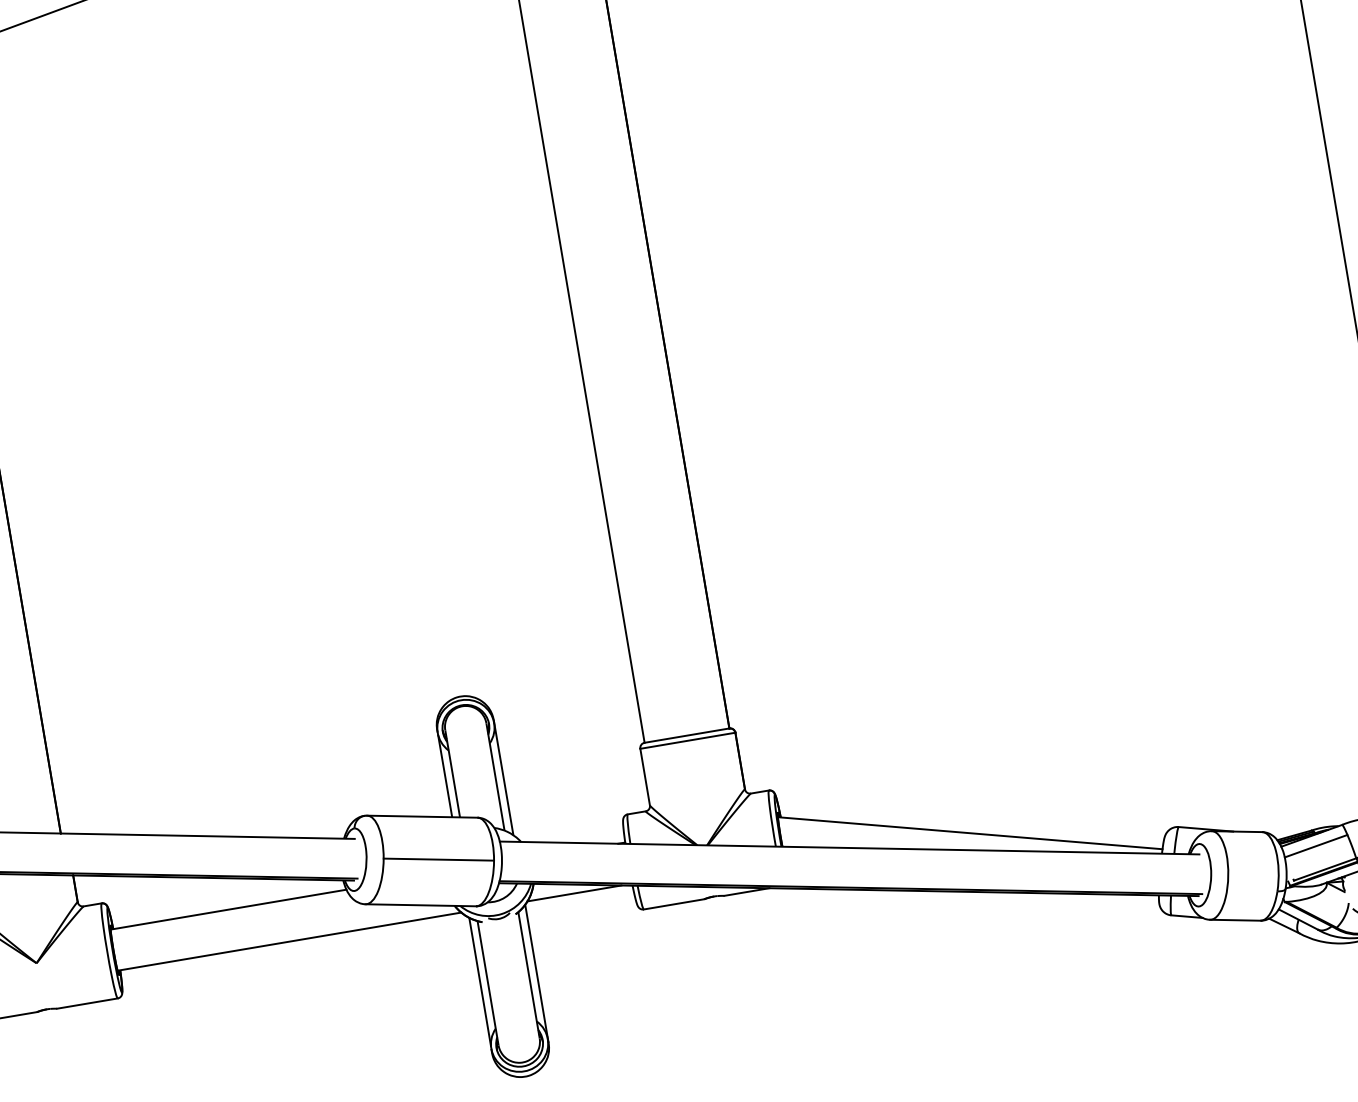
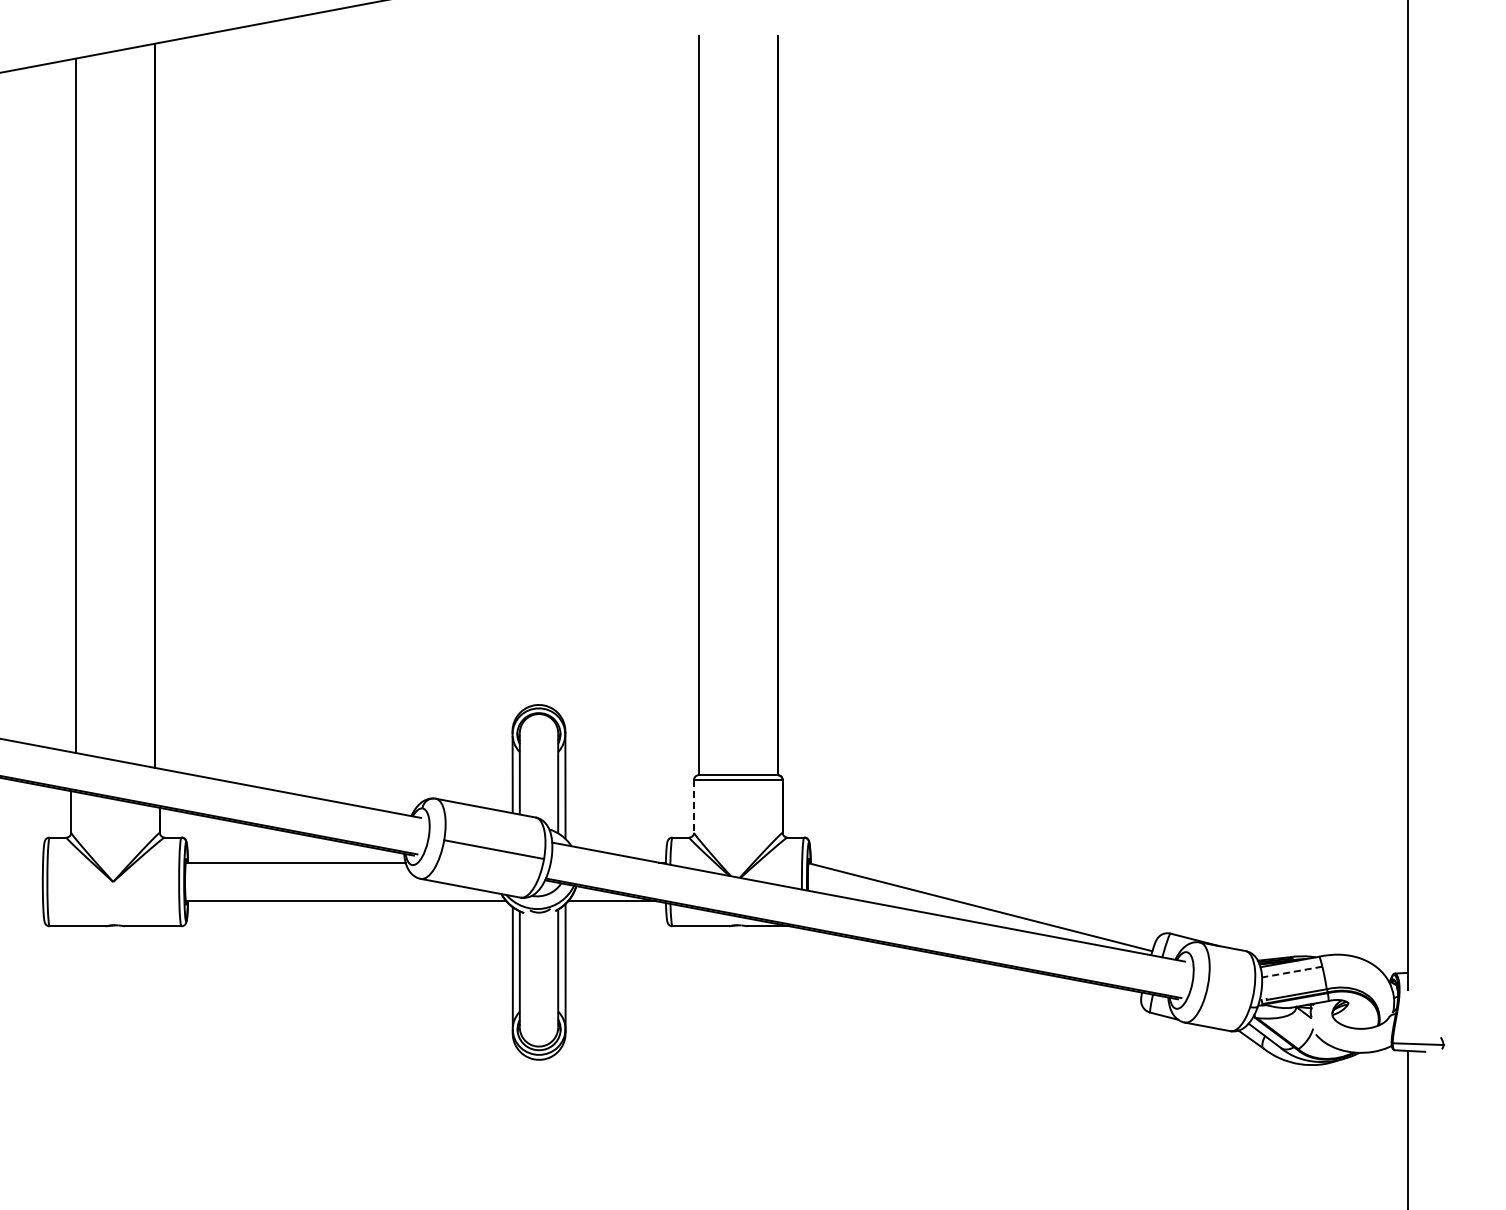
line: (644, 777) -> (693, 806), solid -> dashed
line: (1316, 846) -> (1292, 972), solid -> dashed

